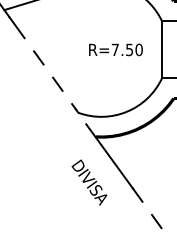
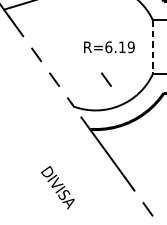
text: (126, 49) -> (119, 46), R=7.50 -> R=6.19
line: (162, 50) -> (153, 47), solid -> dashed
line: (112, 83) -> (106, 78), added
text: (89, 182) -> (58, 187), moved

